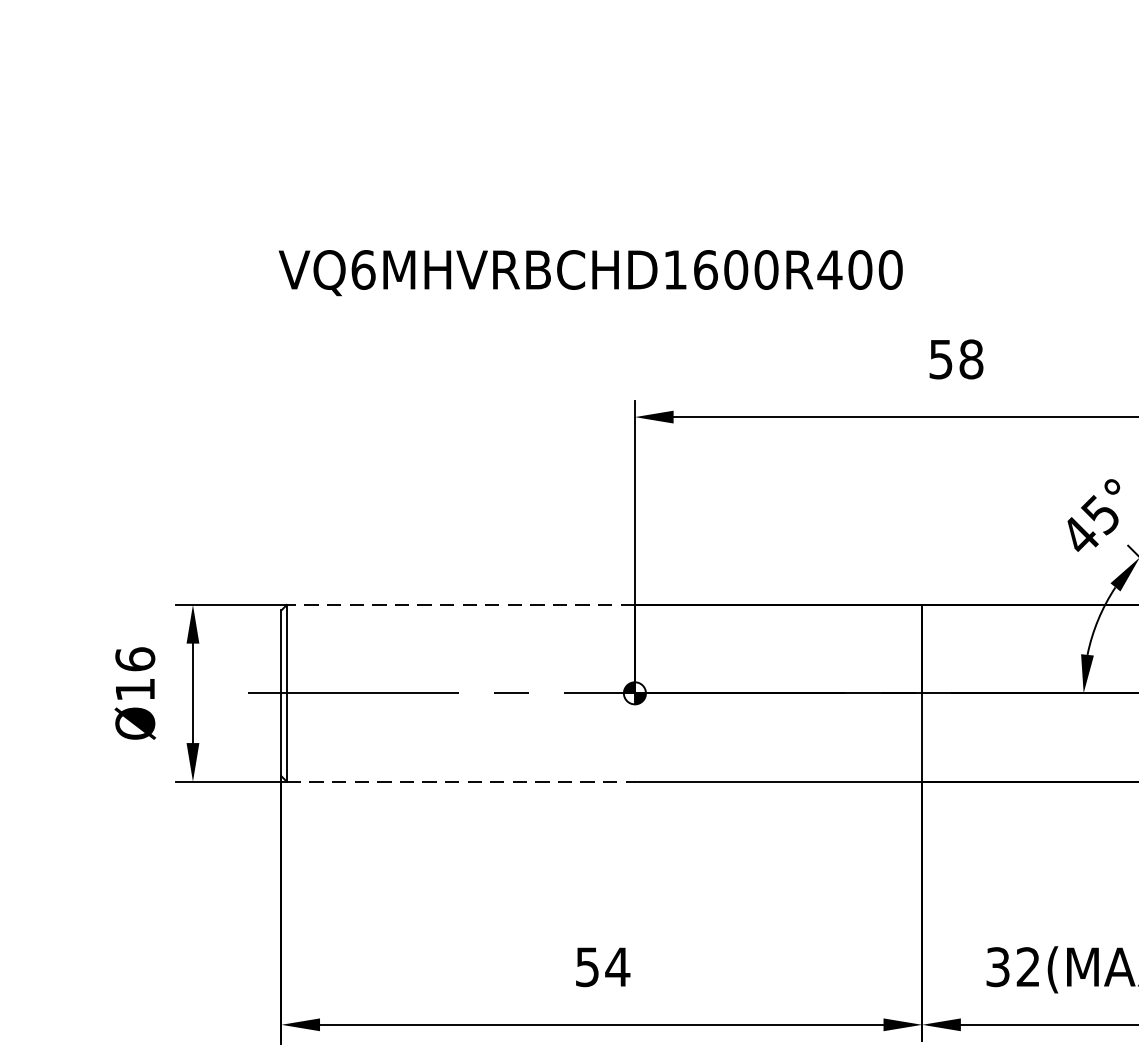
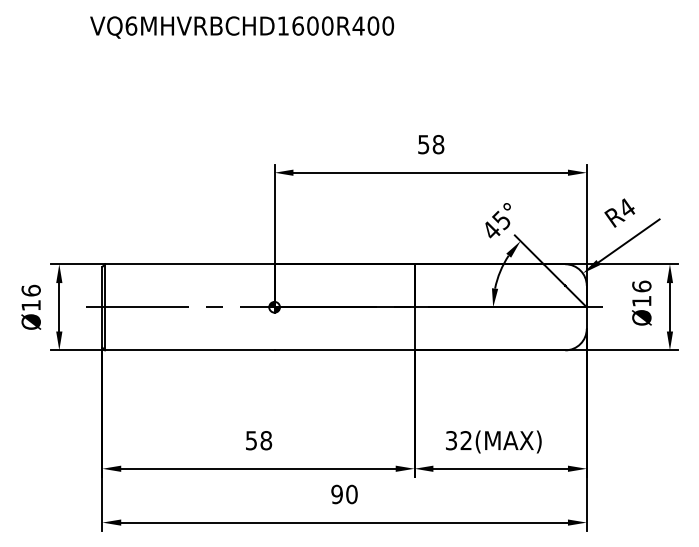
text: (589, 272) -> (241, 27), moved
line: (460, 605) -> (189, 264), dashed -> solid
line: (460, 782) -> (189, 350), dashed -> solid
text: (618, 966) -> (266, 440), 54 -> 58

